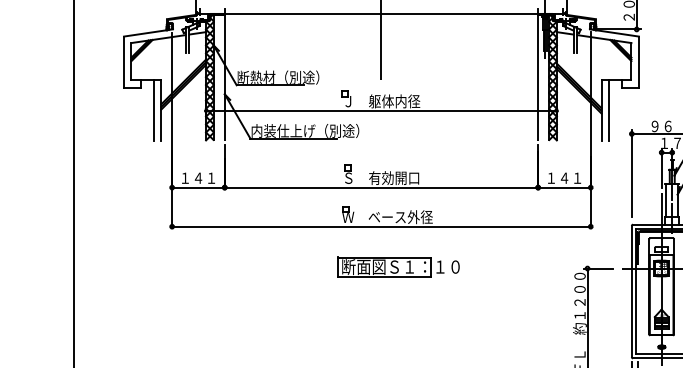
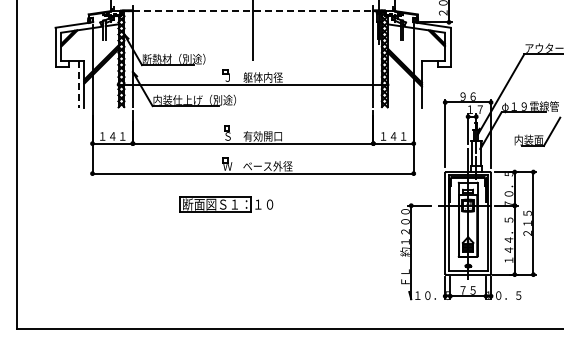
line: (381, 14) -> (253, 10), solid -> dashed
line: (608, 110) -> (427, 84), removed
line: (153, 111) -> (78, 85), solid -> dashed
part: (398, 266) -> (226, 204), moved

